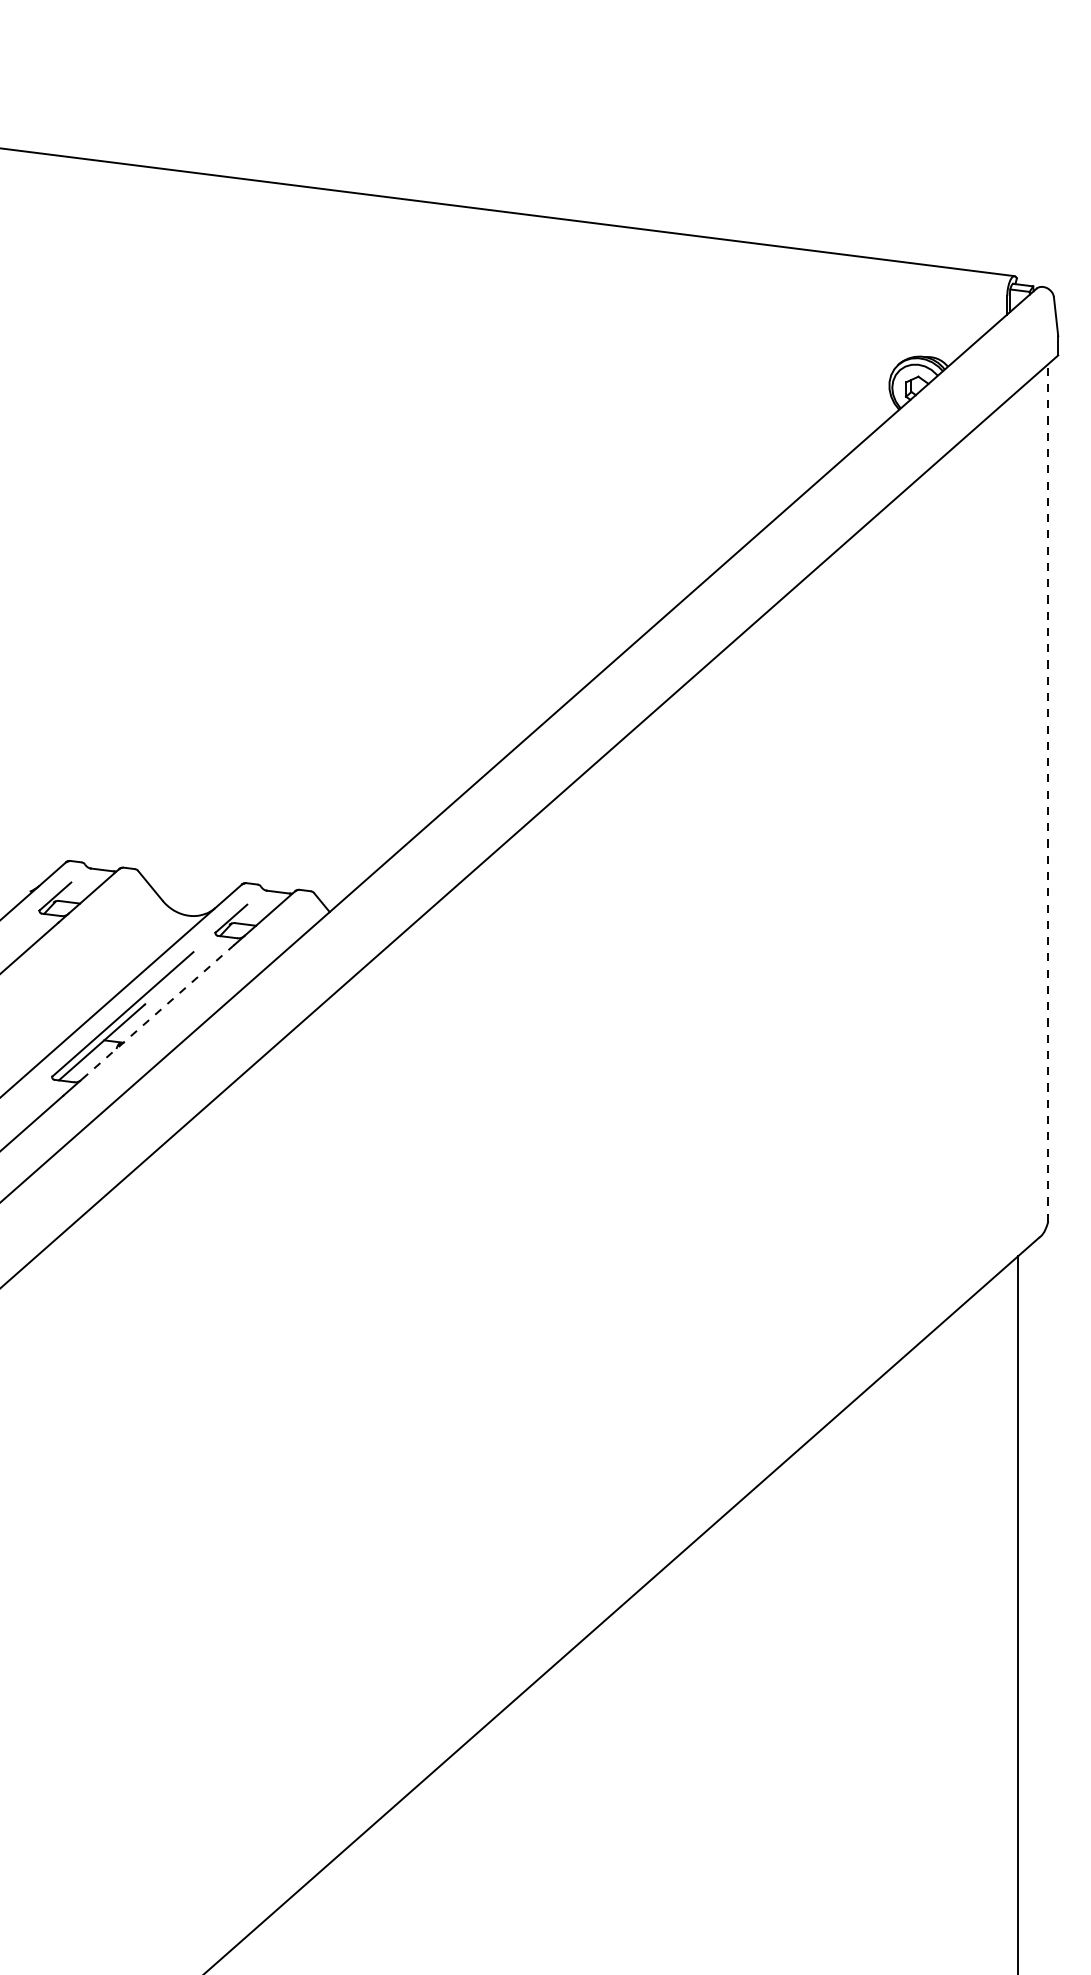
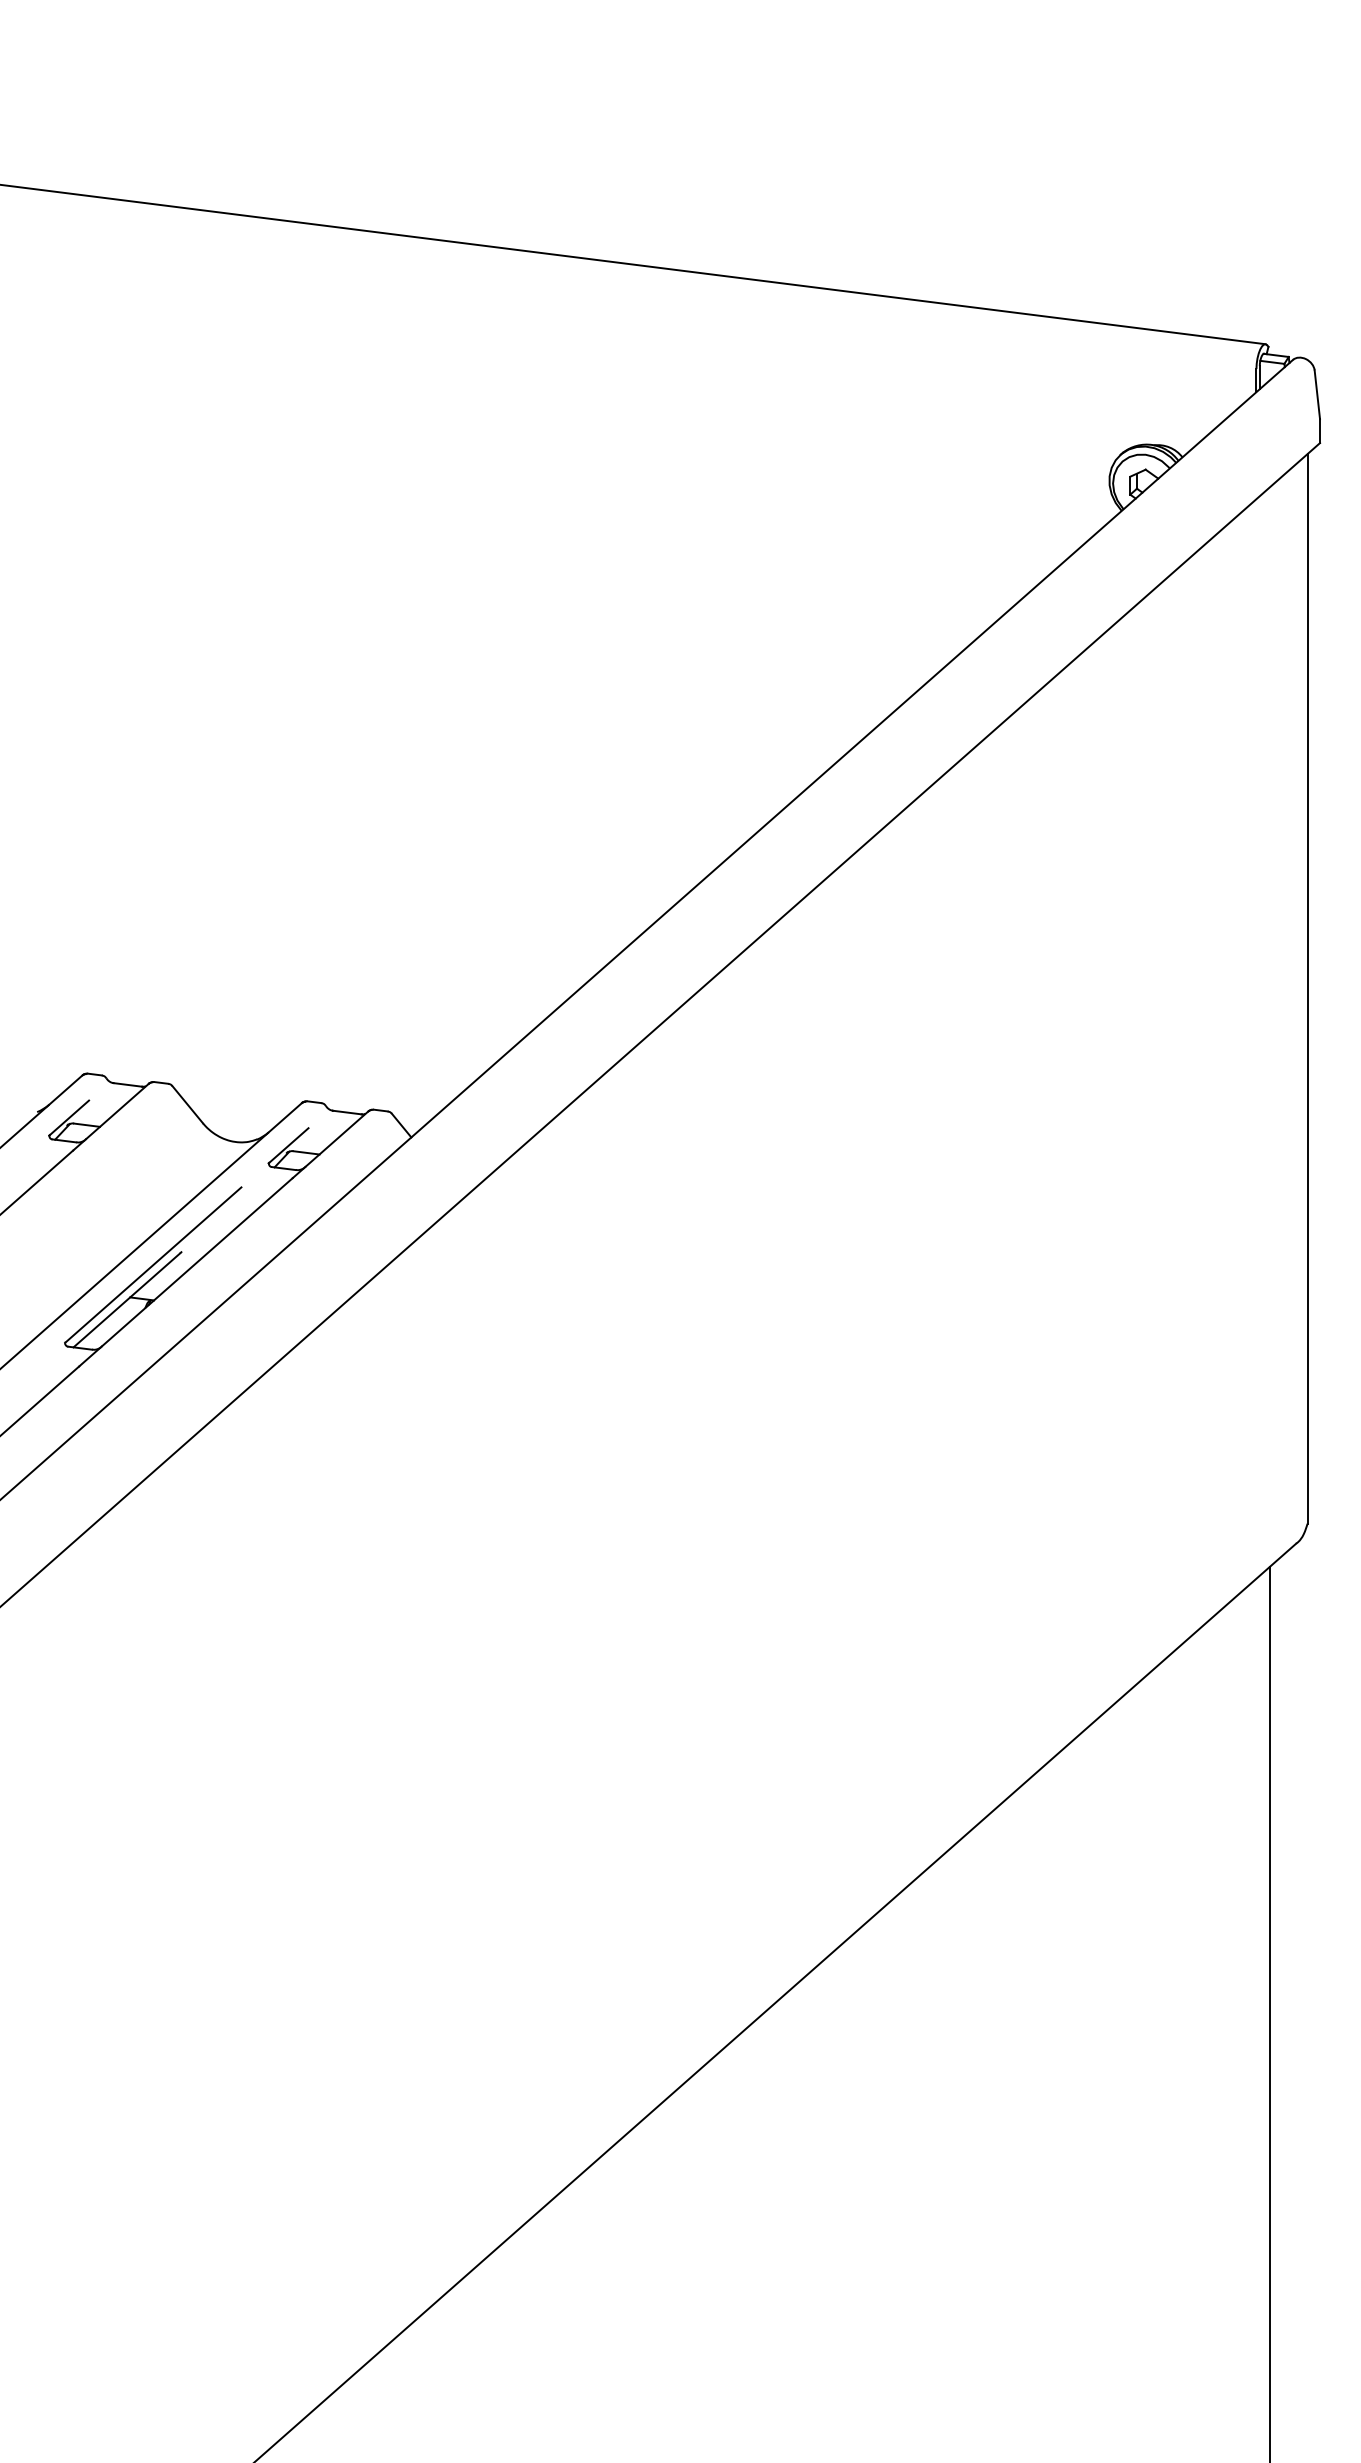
line: (1048, 793) -> (1307, 989), dashed -> solid
line: (157, 1012) -> (196, 1262), dashed -> solid

